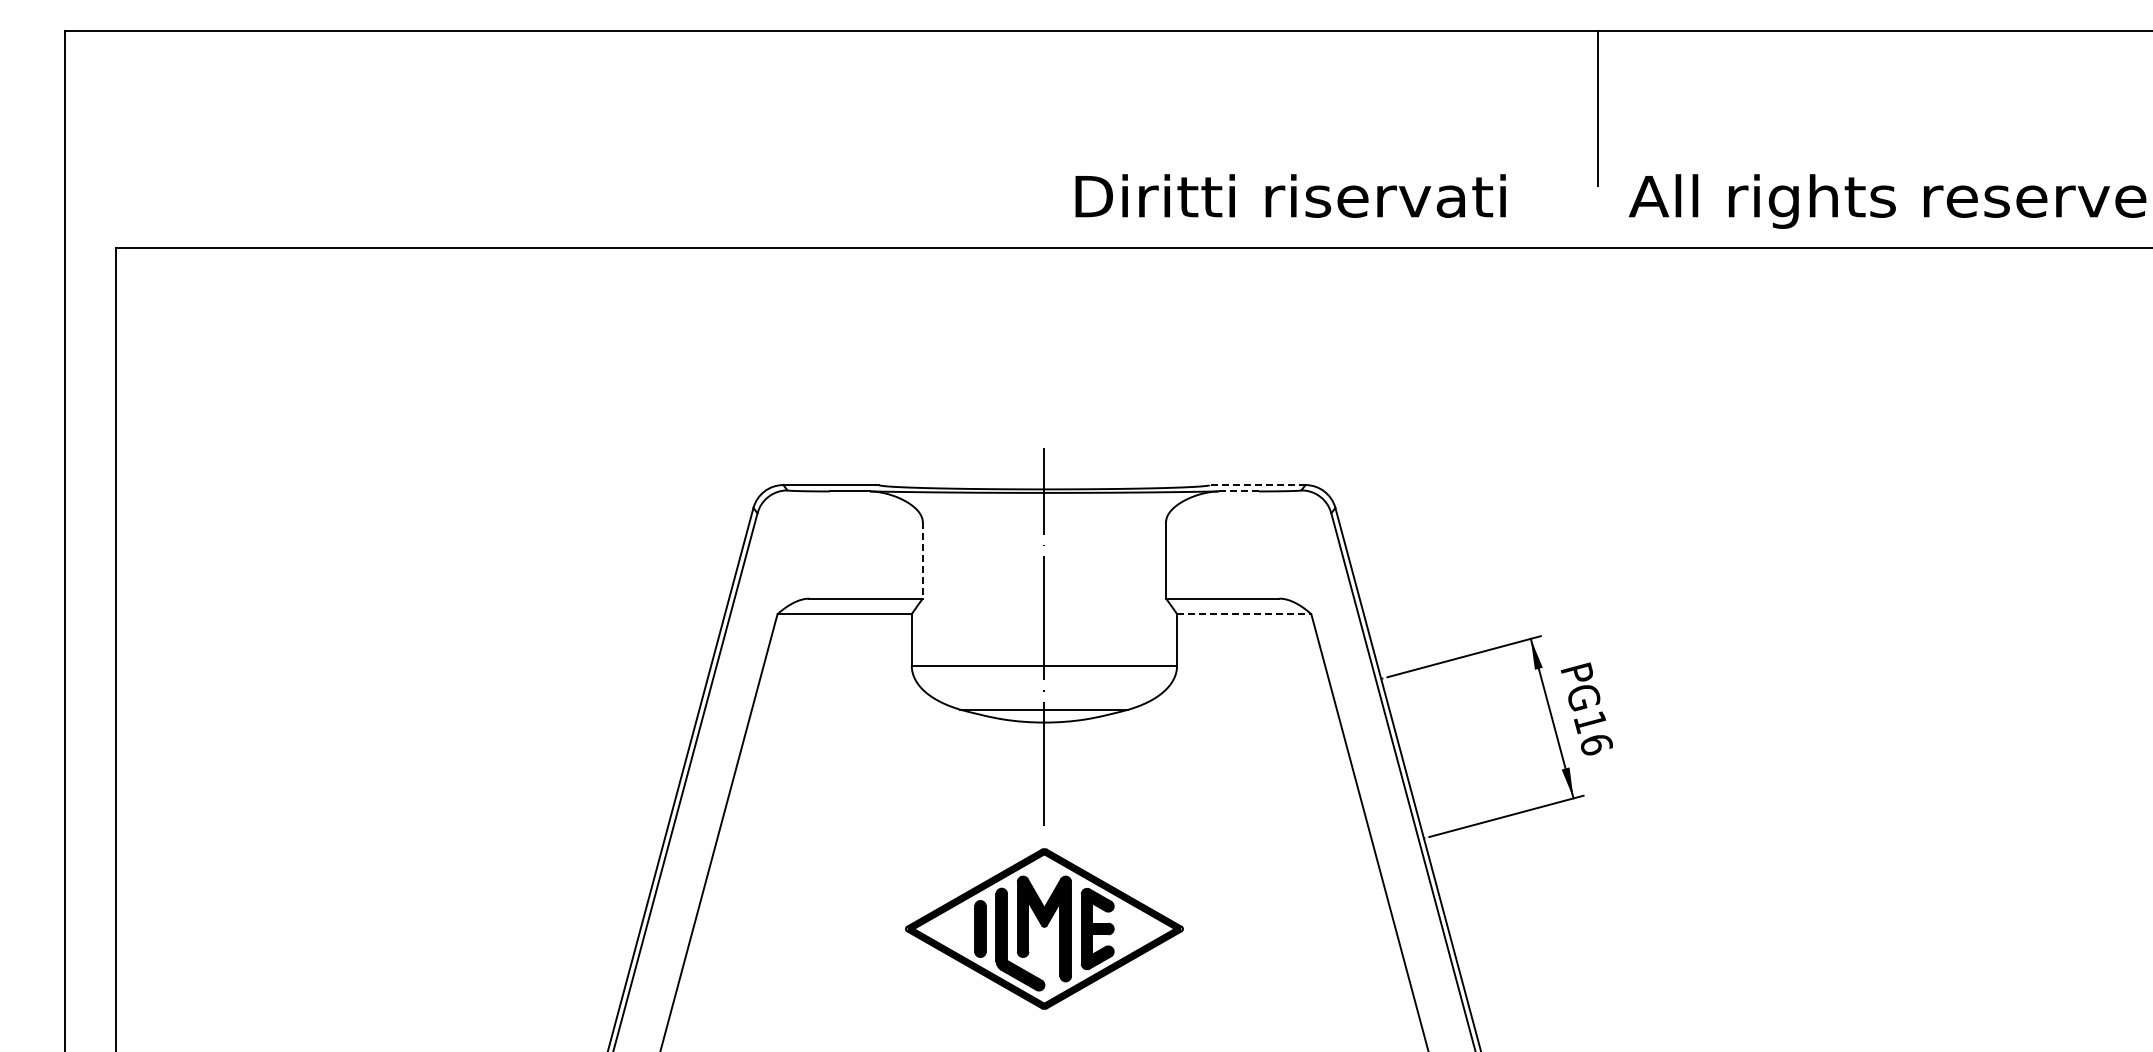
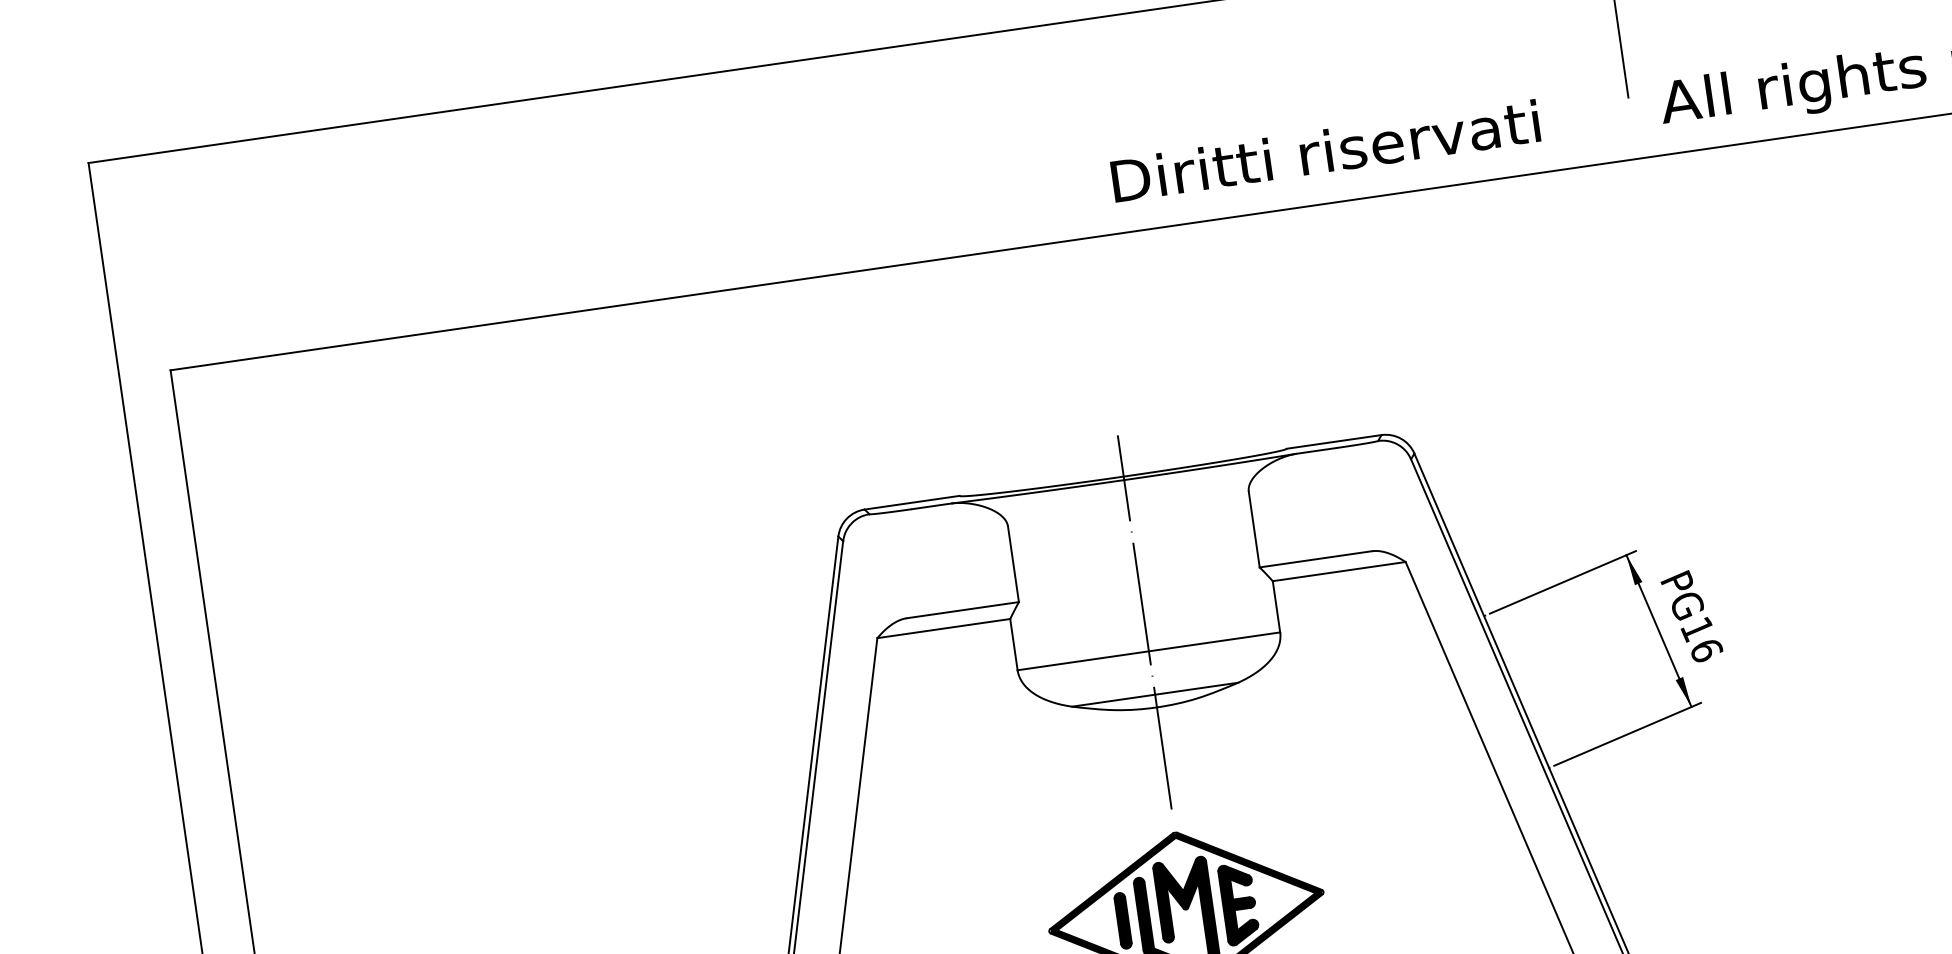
line: (1257, 485) -> (1334, 442), dashed -> solid
line: (1238, 491) -> (1316, 451), dashed -> solid
line: (922, 561) -> (1013, 565), dashed -> solid
line: (1244, 614) -> (1339, 571), dashed -> solid

